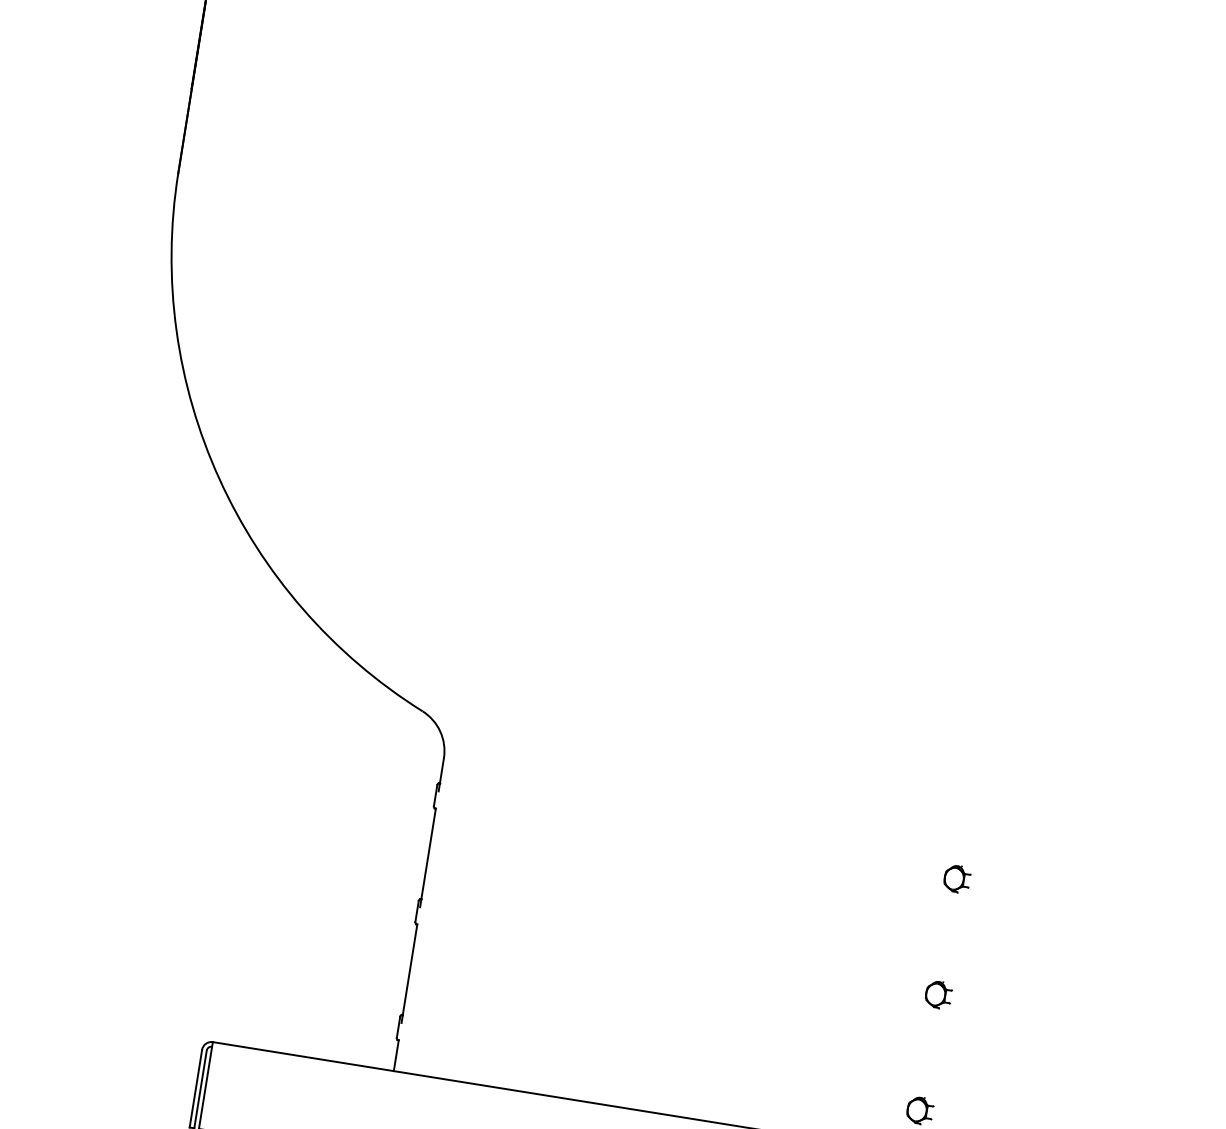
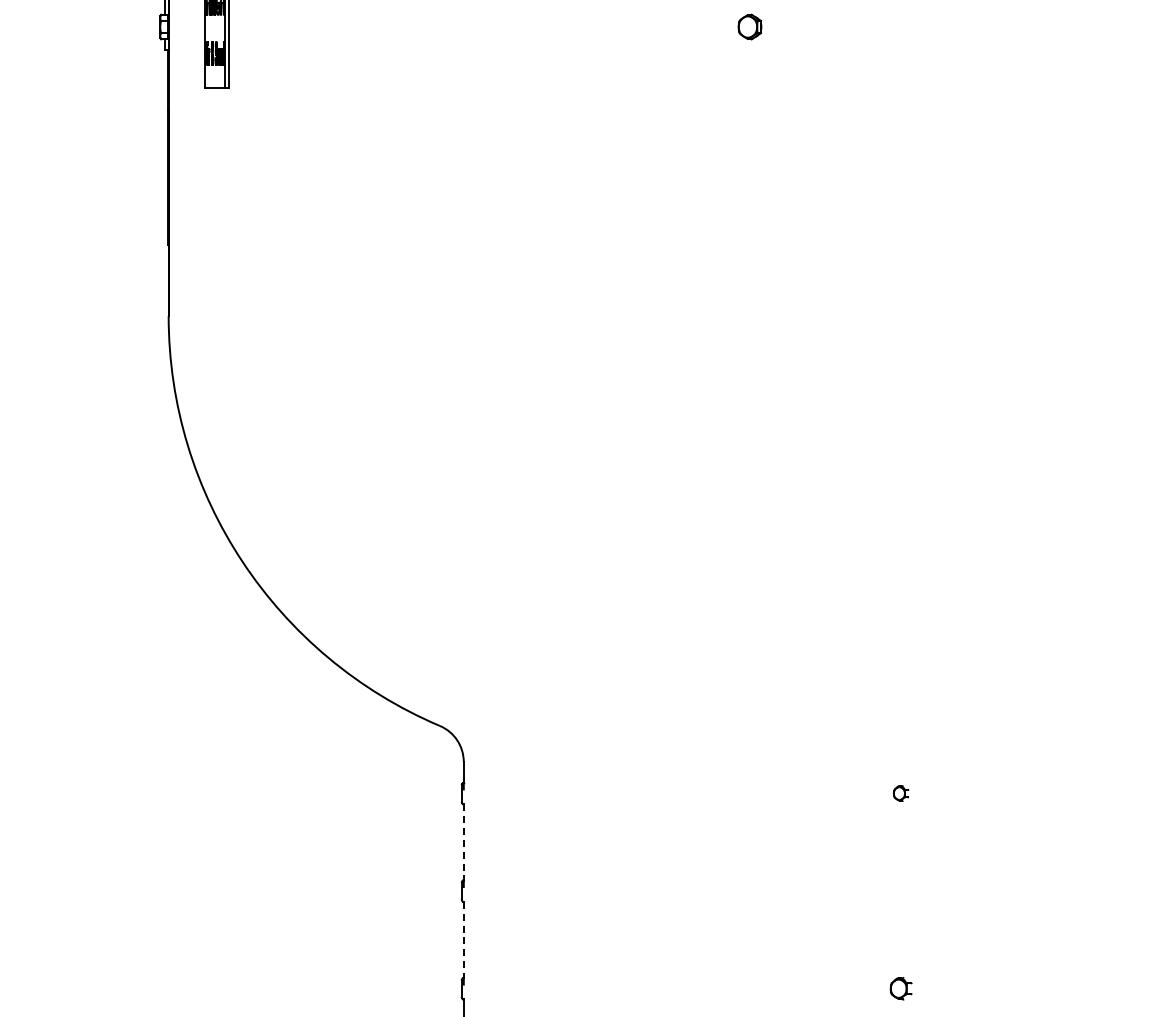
line: (428, 854) -> (463, 842), solid -> dashed
part: (956, 878) -> (900, 793), size x0.7
line: (409, 970) -> (463, 940), solid -> dashed
part: (937, 994) -> (900, 890), removed

